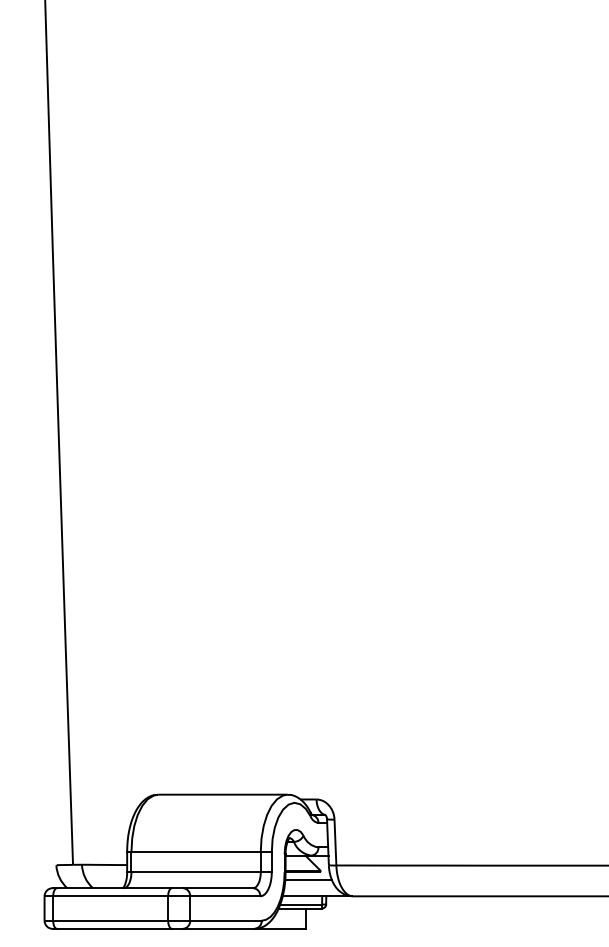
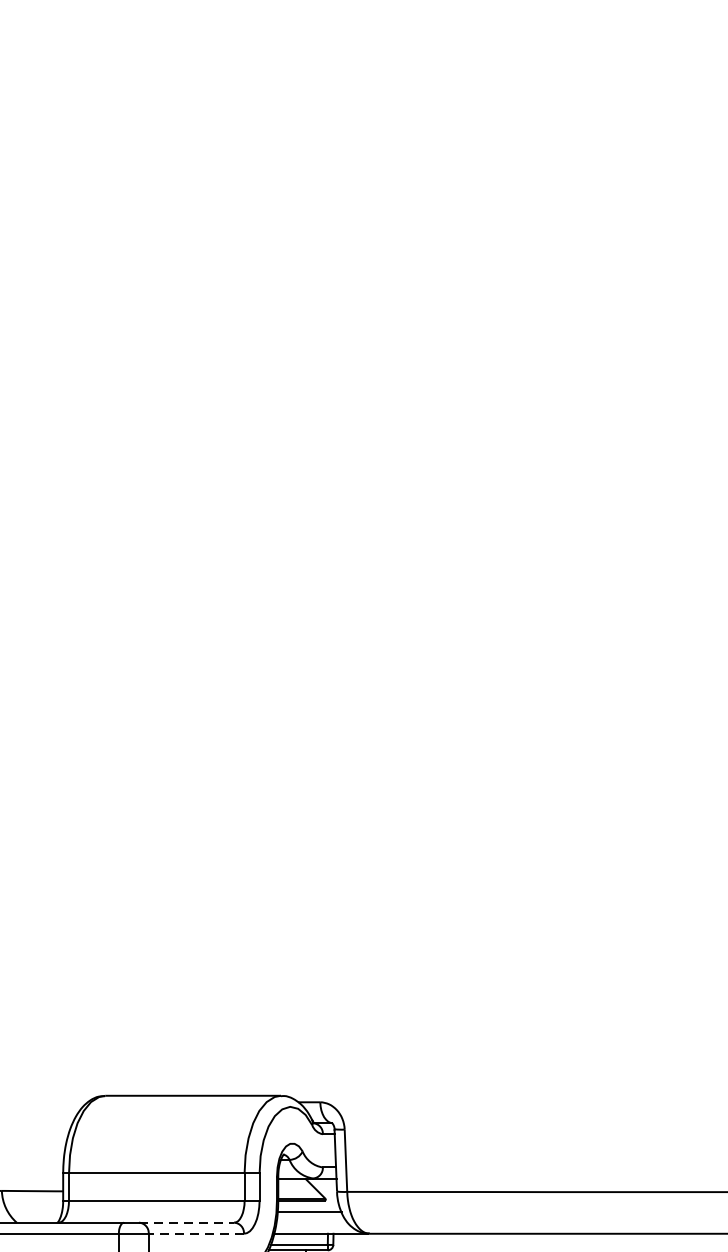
line: (218, 888) -> (187, 1223), solid -> dashed
line: (224, 896) -> (195, 1234), solid -> dashed

